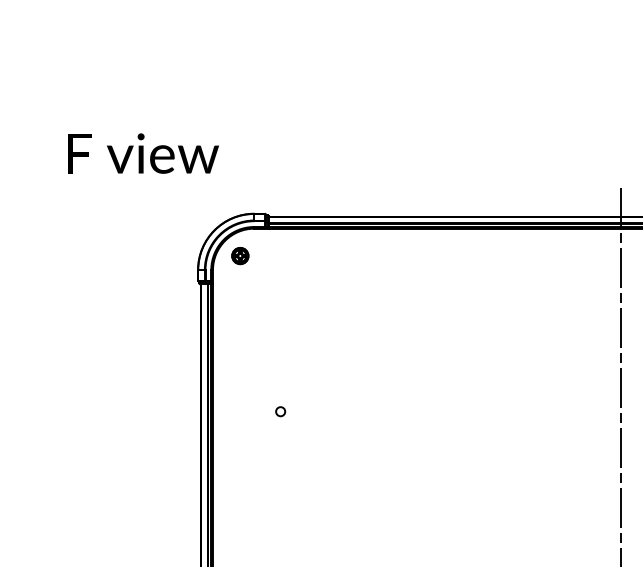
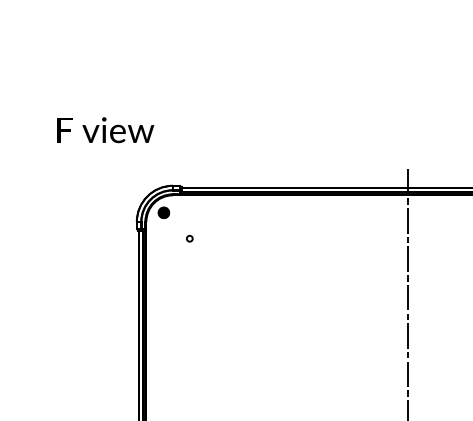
text: (142, 154) -> (105, 130), moved
circle: (280, 411) -> (189, 238), moved

